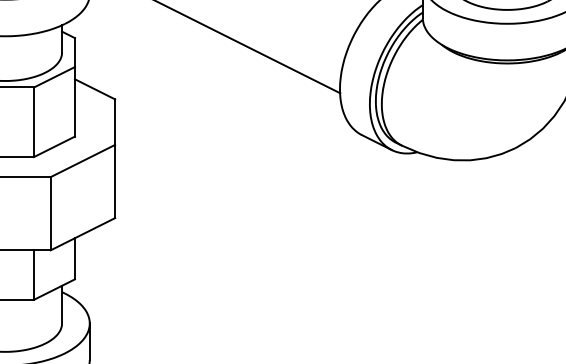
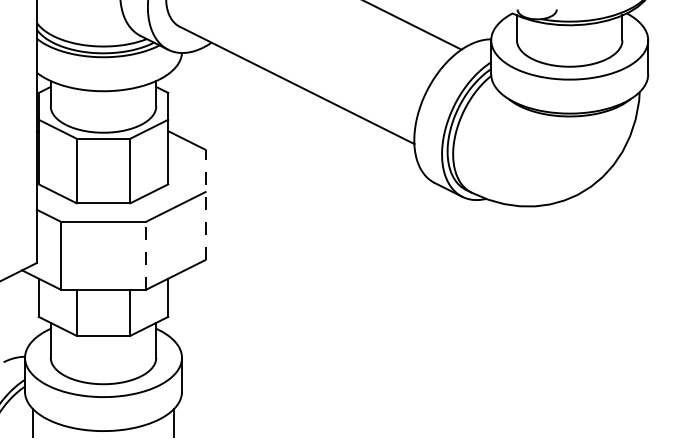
line: (115, 158) -> (205, 204), solid -> dashed
line: (50, 213) -> (145, 255), solid -> dashed

